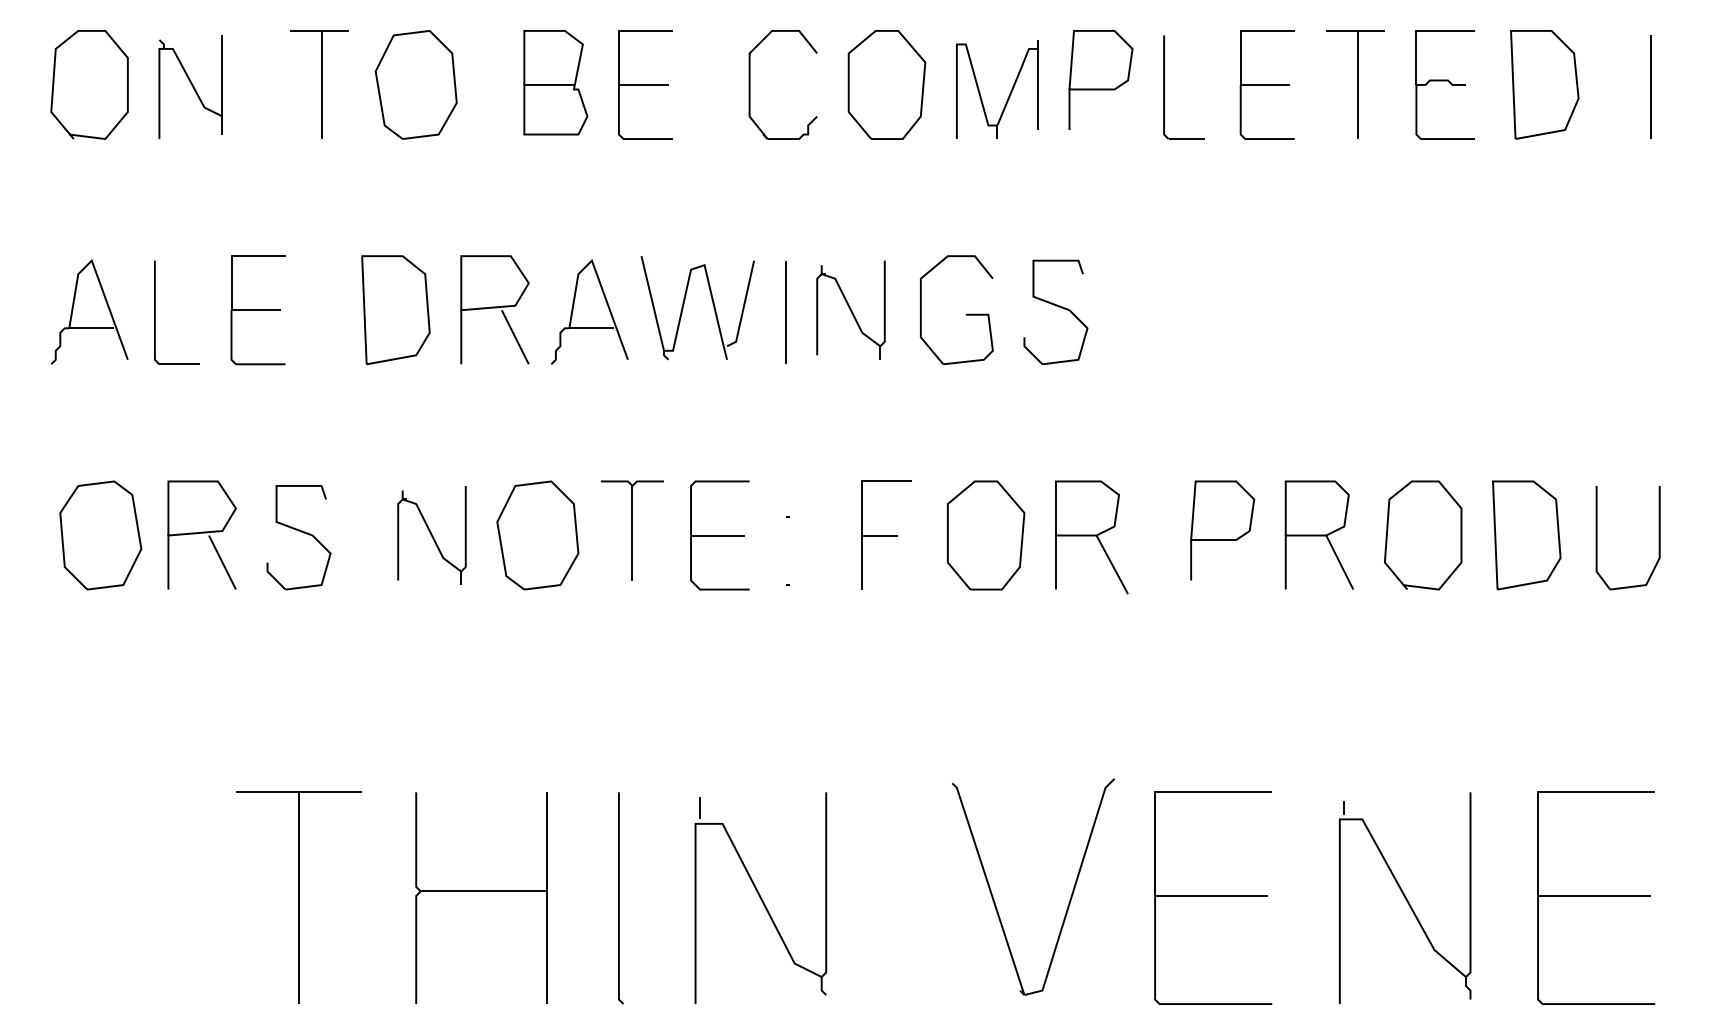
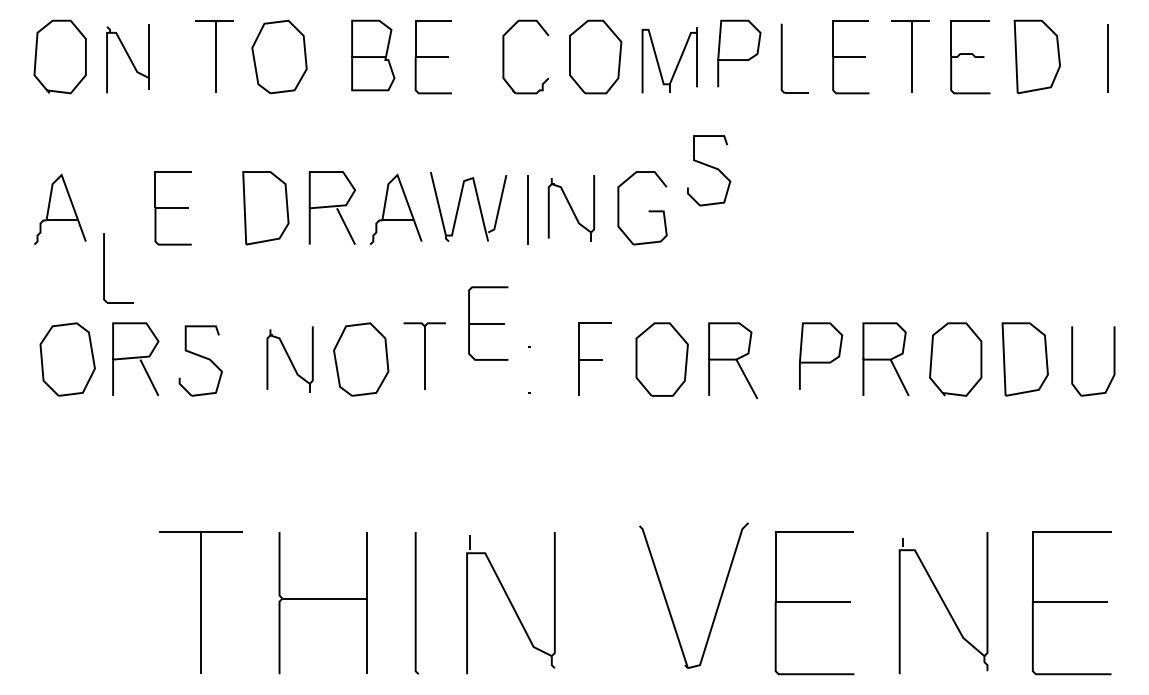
part: (1056, 311) -> (709, 170), moved
part: (155, 313) -> (104, 268), moved
part: (719, 535) -> (488, 323), moved

